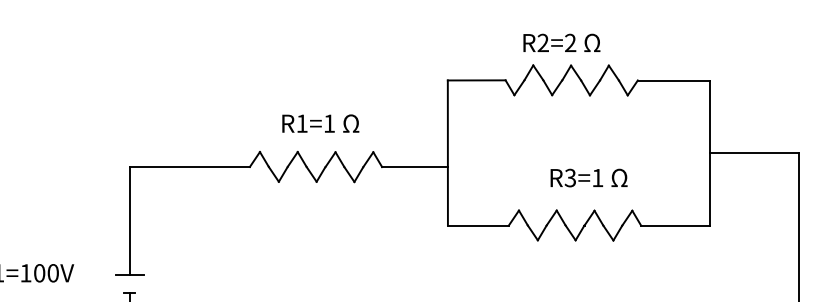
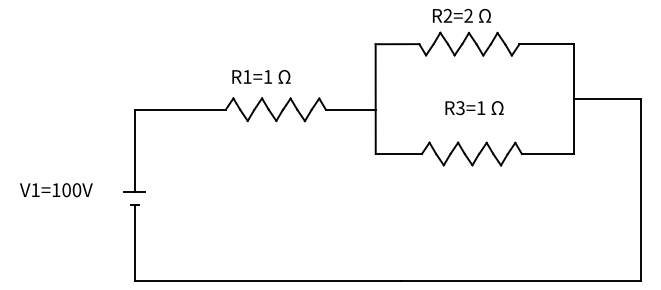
text: (320, 123) -> (261, 76), moved
text: (588, 178) -> (474, 108), moved

